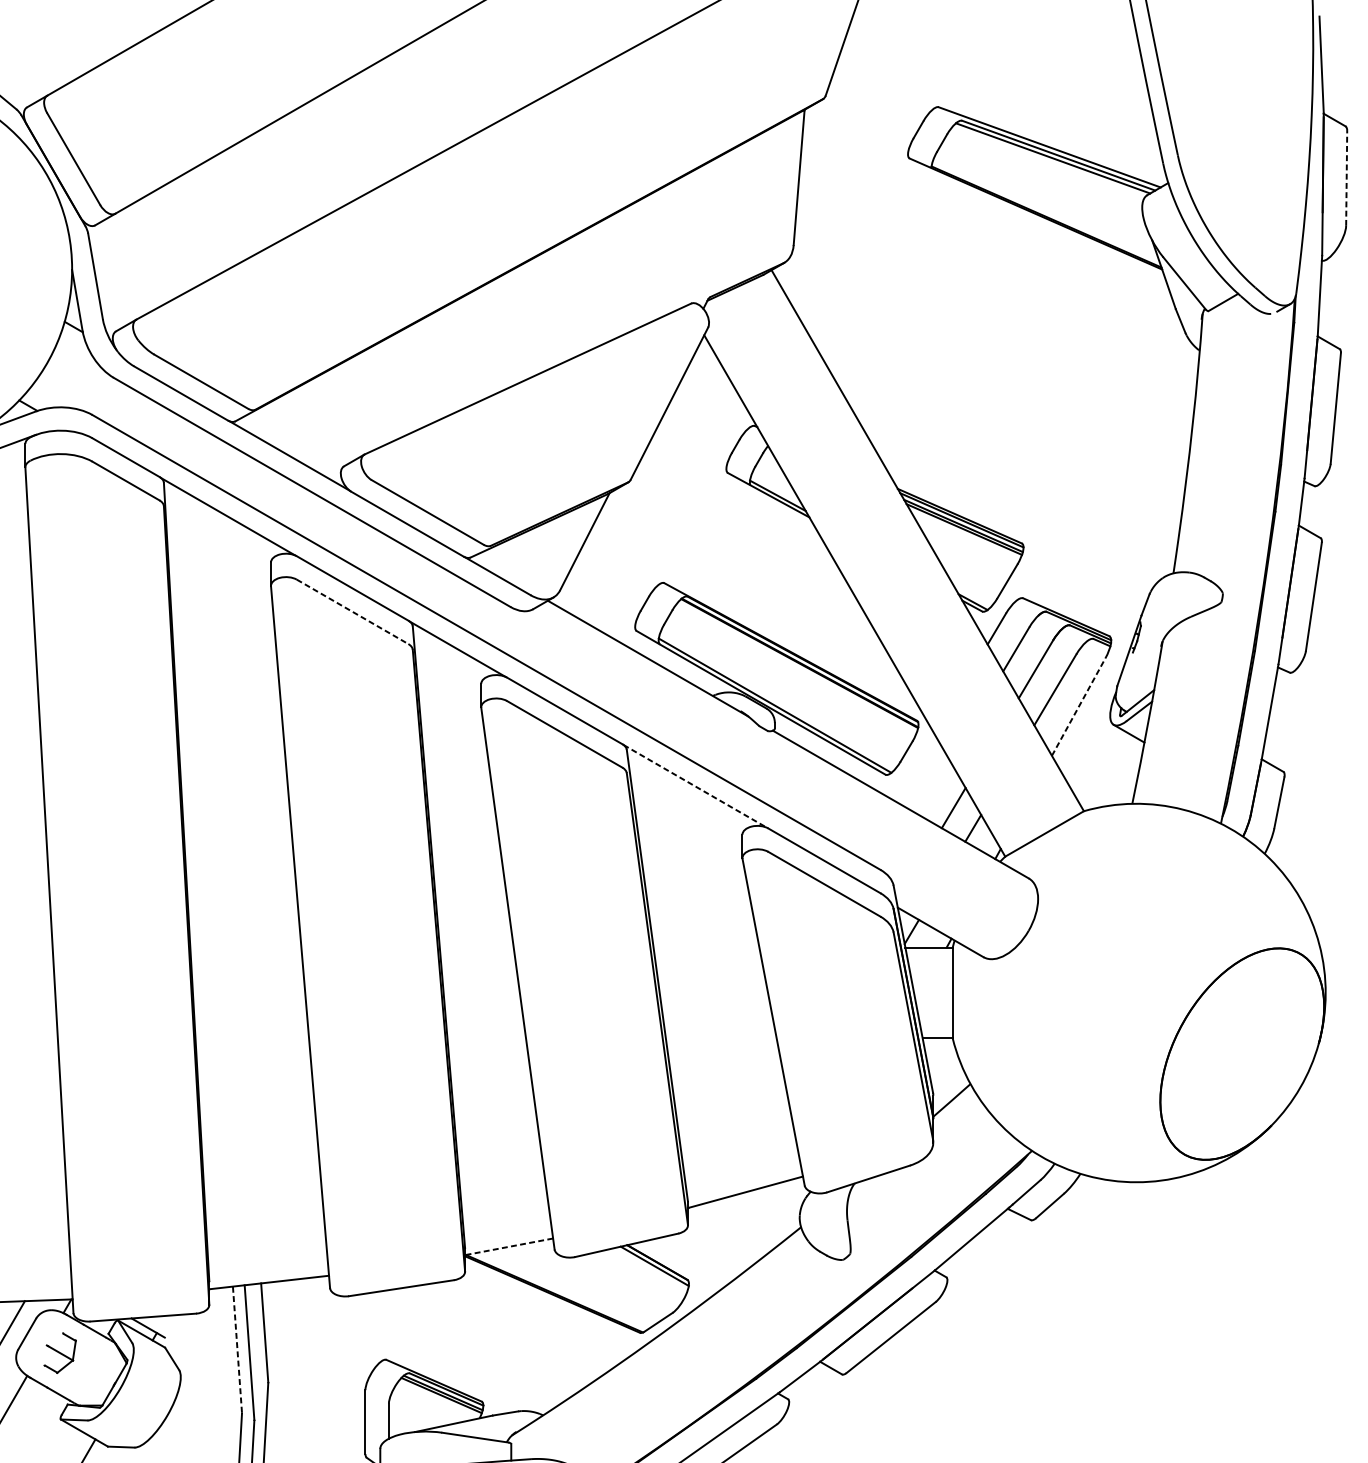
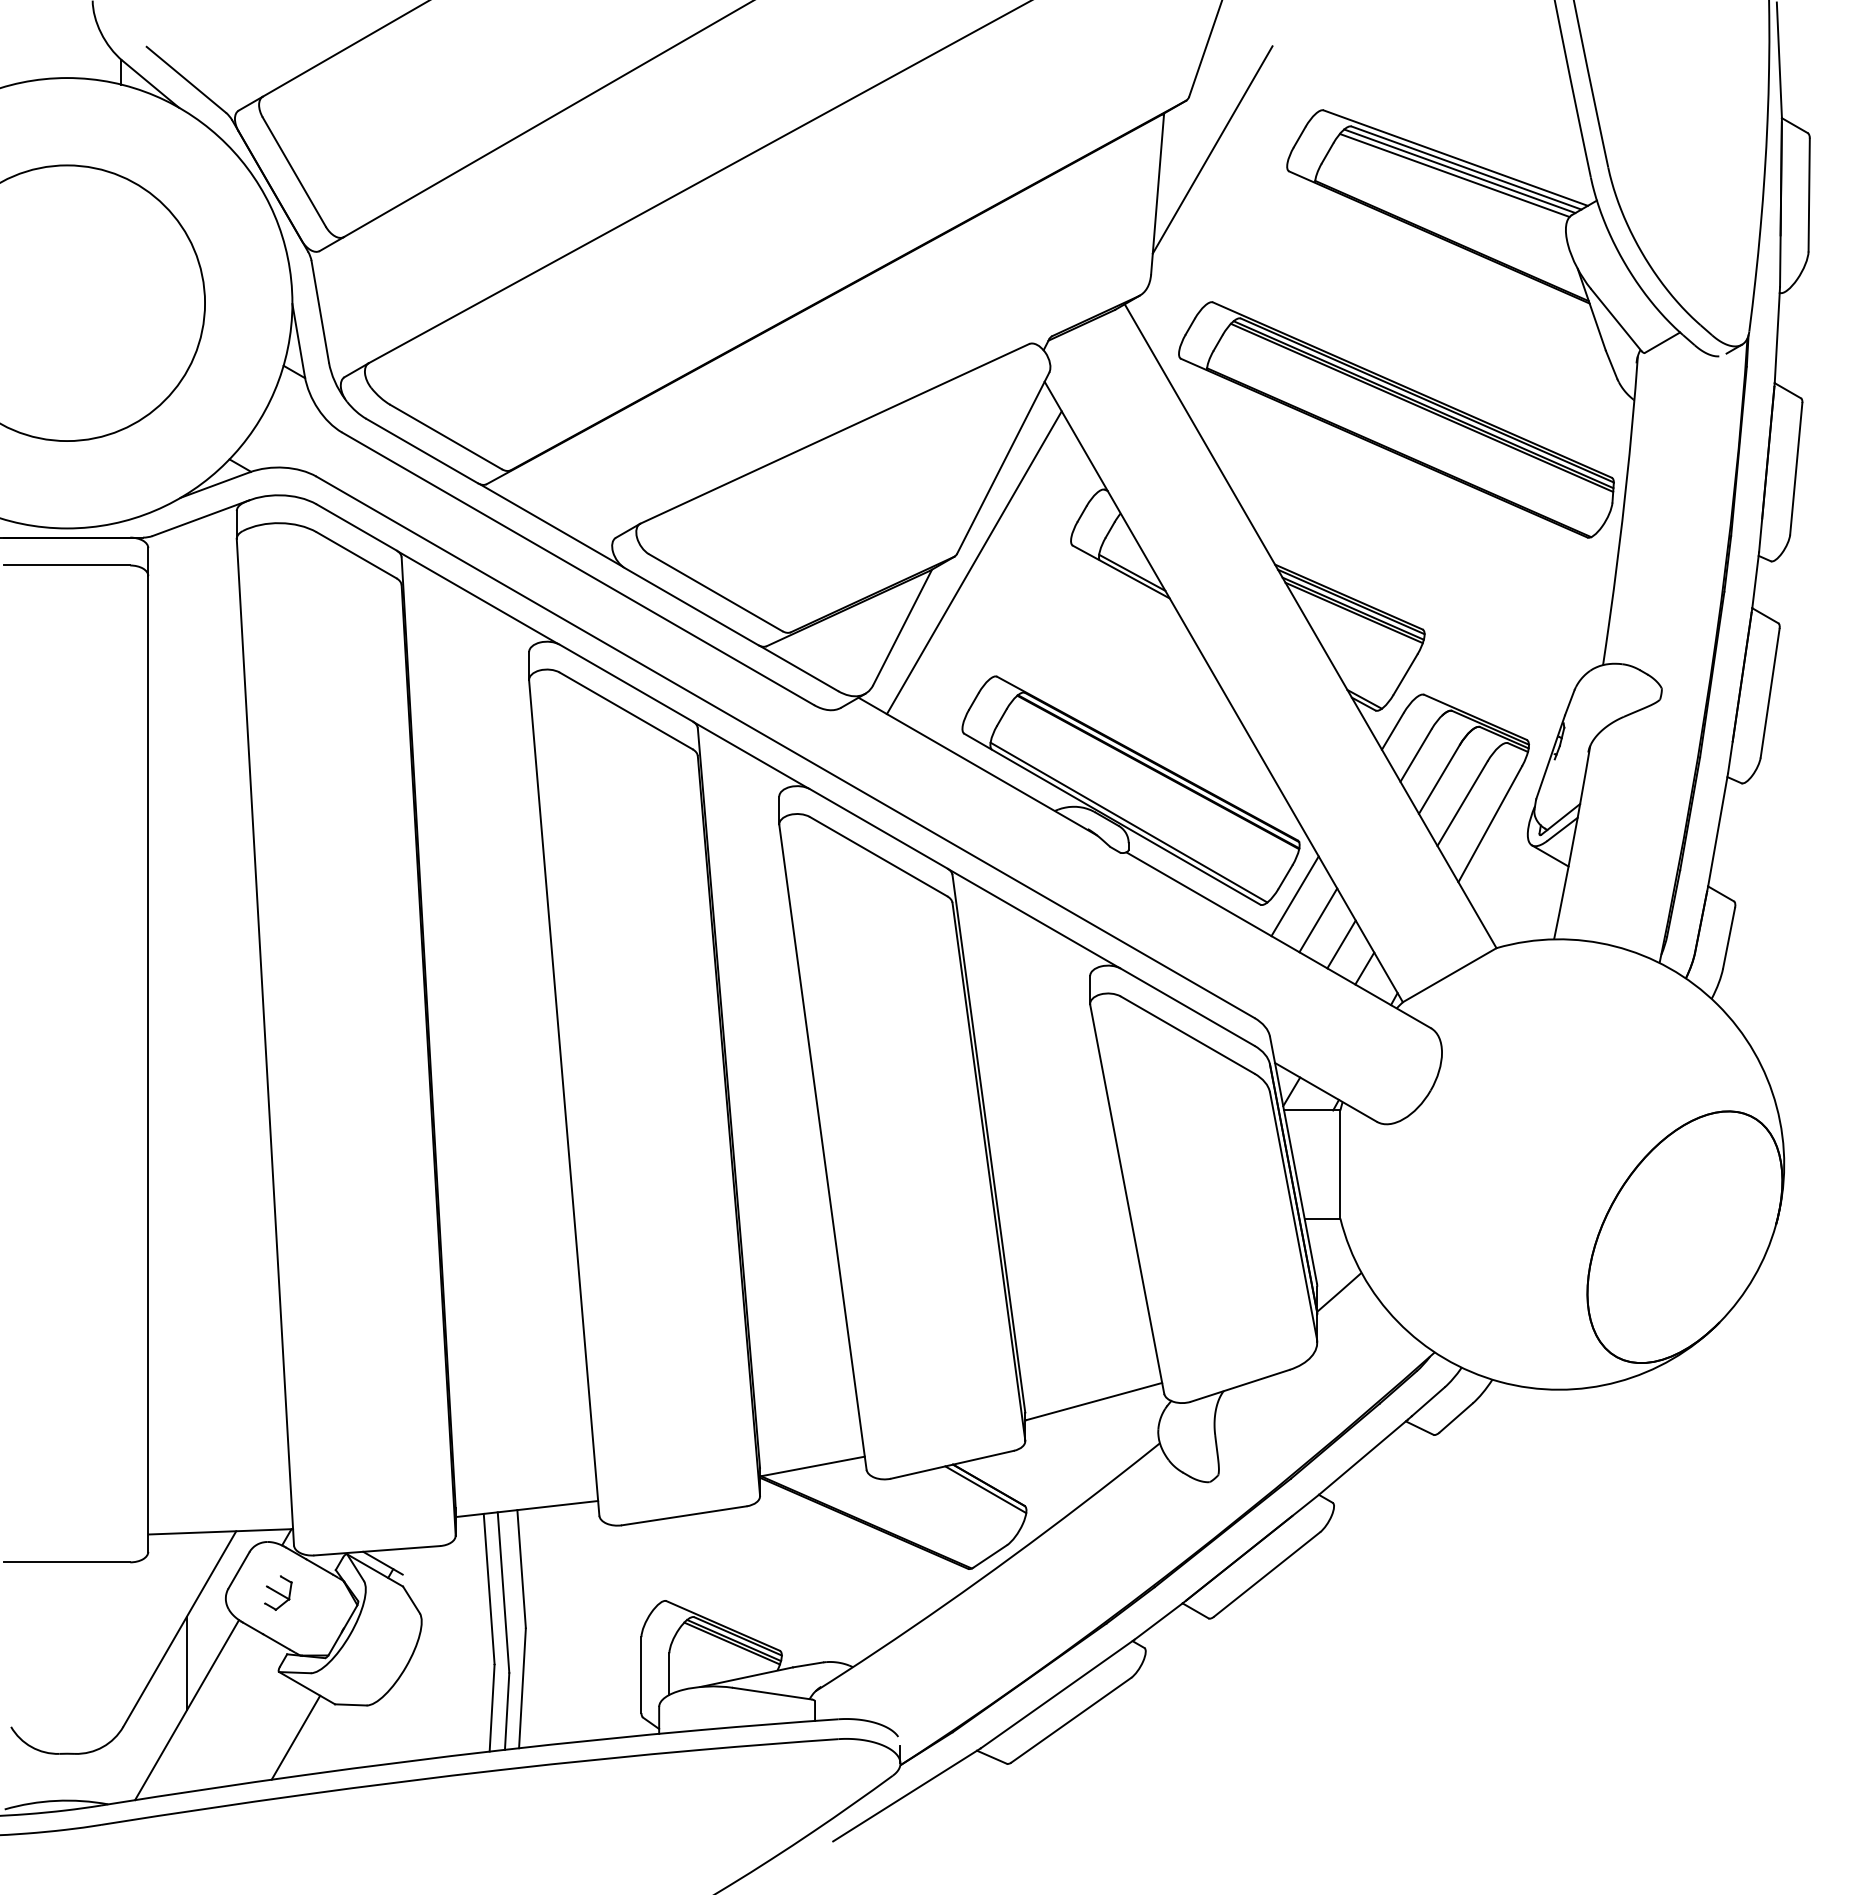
line: (845, 140) -> (1212, 149), added
line: (1048, 161) -> (1454, 175), added
line: (1346, 177) -> (1809, 194), dashed -> solid
part: (999, 366) -> (1396, 419), added
line: (644, 487) -> (973, 562), added
line: (352, 611) -> (626, 710), dashed -> solid
line: (1078, 706) -> (1490, 823), dashed -> solid
line: (914, 767) -> (1294, 896), added
line: (695, 786) -> (1034, 918), dashed -> solid
line: (934, 787) -> (1318, 920), added
line: (509, 1246) -> (813, 1466), dashed -> solid
line: (237, 1349) -> (489, 1588), dashed -> solid
part: (60, 1352) -> (278, 1592), size x0.71

